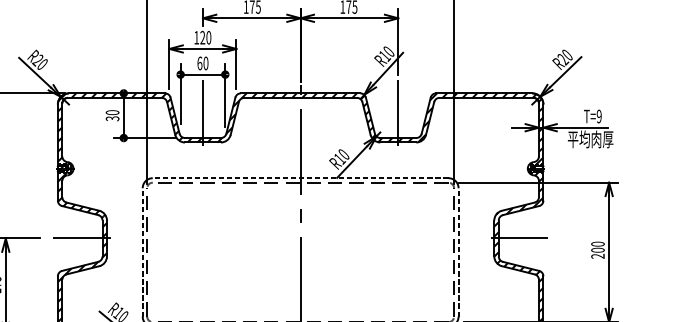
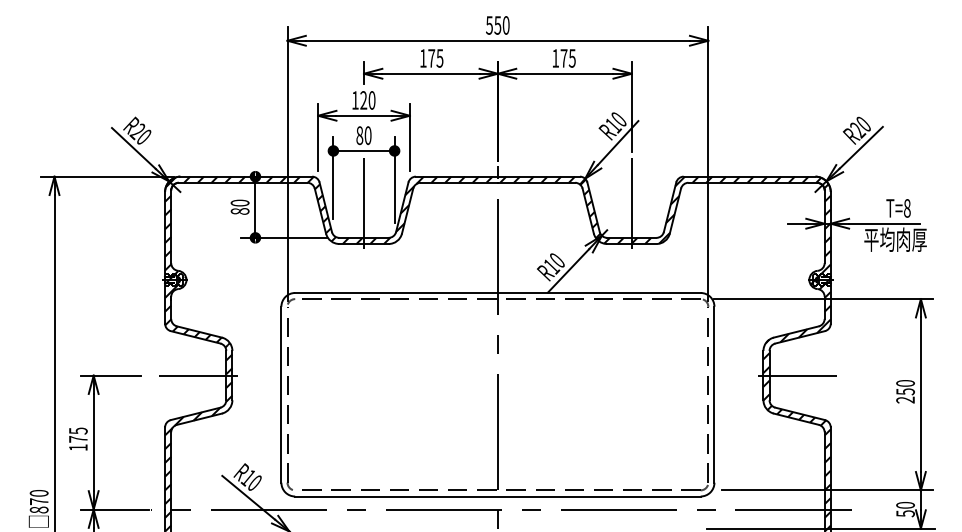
text: (199, 63) -> (359, 135), 60 -> 80
text: (598, 116) -> (906, 208), T=9 -> T=8
text: (112, 118) -> (239, 211), 30 -> 80
line: (300, 177) -> (497, 292), dashed -> solid
text: (597, 250) -> (905, 391), 200 -> 250
line: (142, 252) -> (281, 394), dashed -> solid
line: (458, 252) -> (714, 394), dashed -> solid

